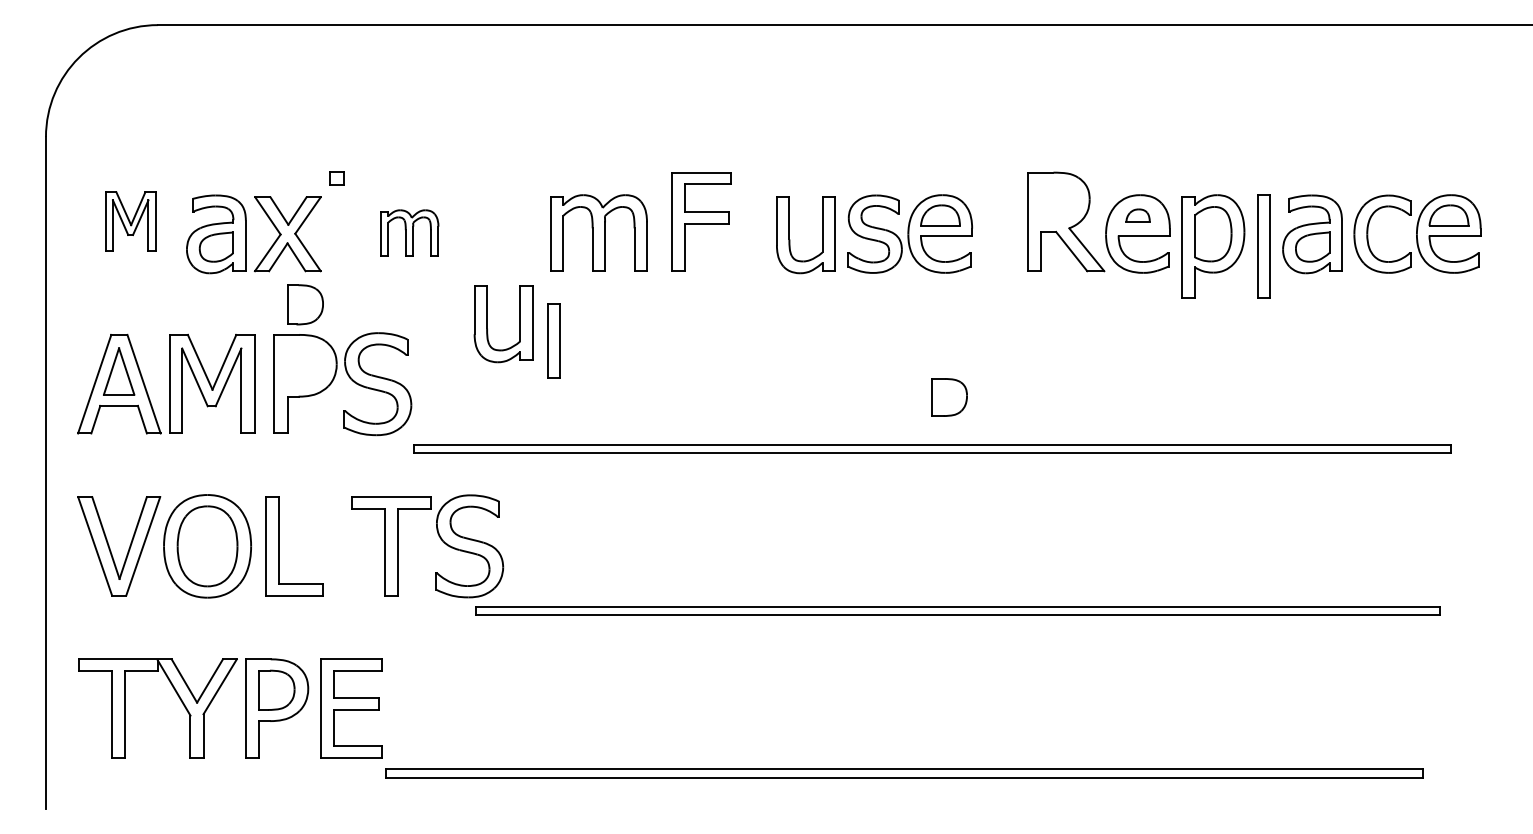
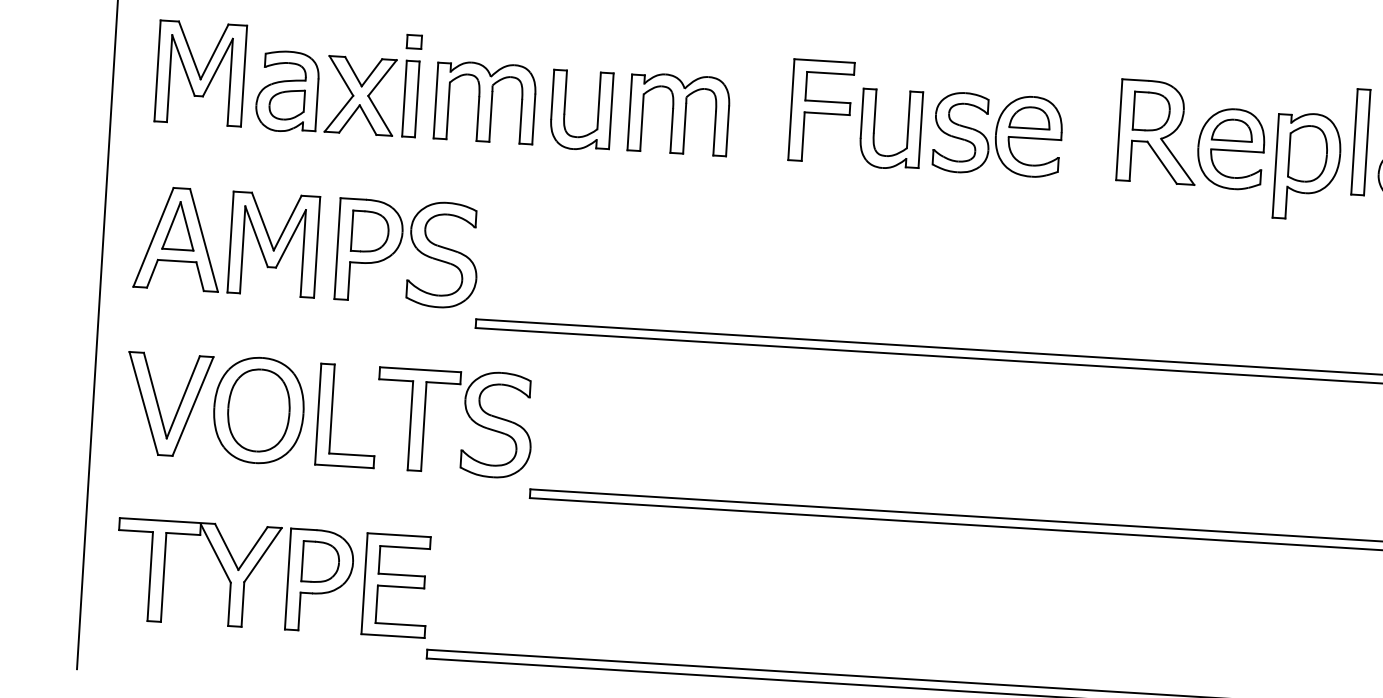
part: (1137, 215) -> (1231, 129), size x1.67
part: (130, 221) -> (200, 73), size x1.67
part: (701, 221) -> (821, 111), moved
part: (409, 232) -> (485, 101), size x1.67
part: (1263, 246) -> (1360, 141), moved
part: (305, 304) -> (370, 231), moved
part: (487, 324) -> (564, 109), moved
part: (553, 340) -> (410, 98), moved
part: (949, 397) -> (1151, 111), moved
part: (440, 539) -> (468, 416), moved

